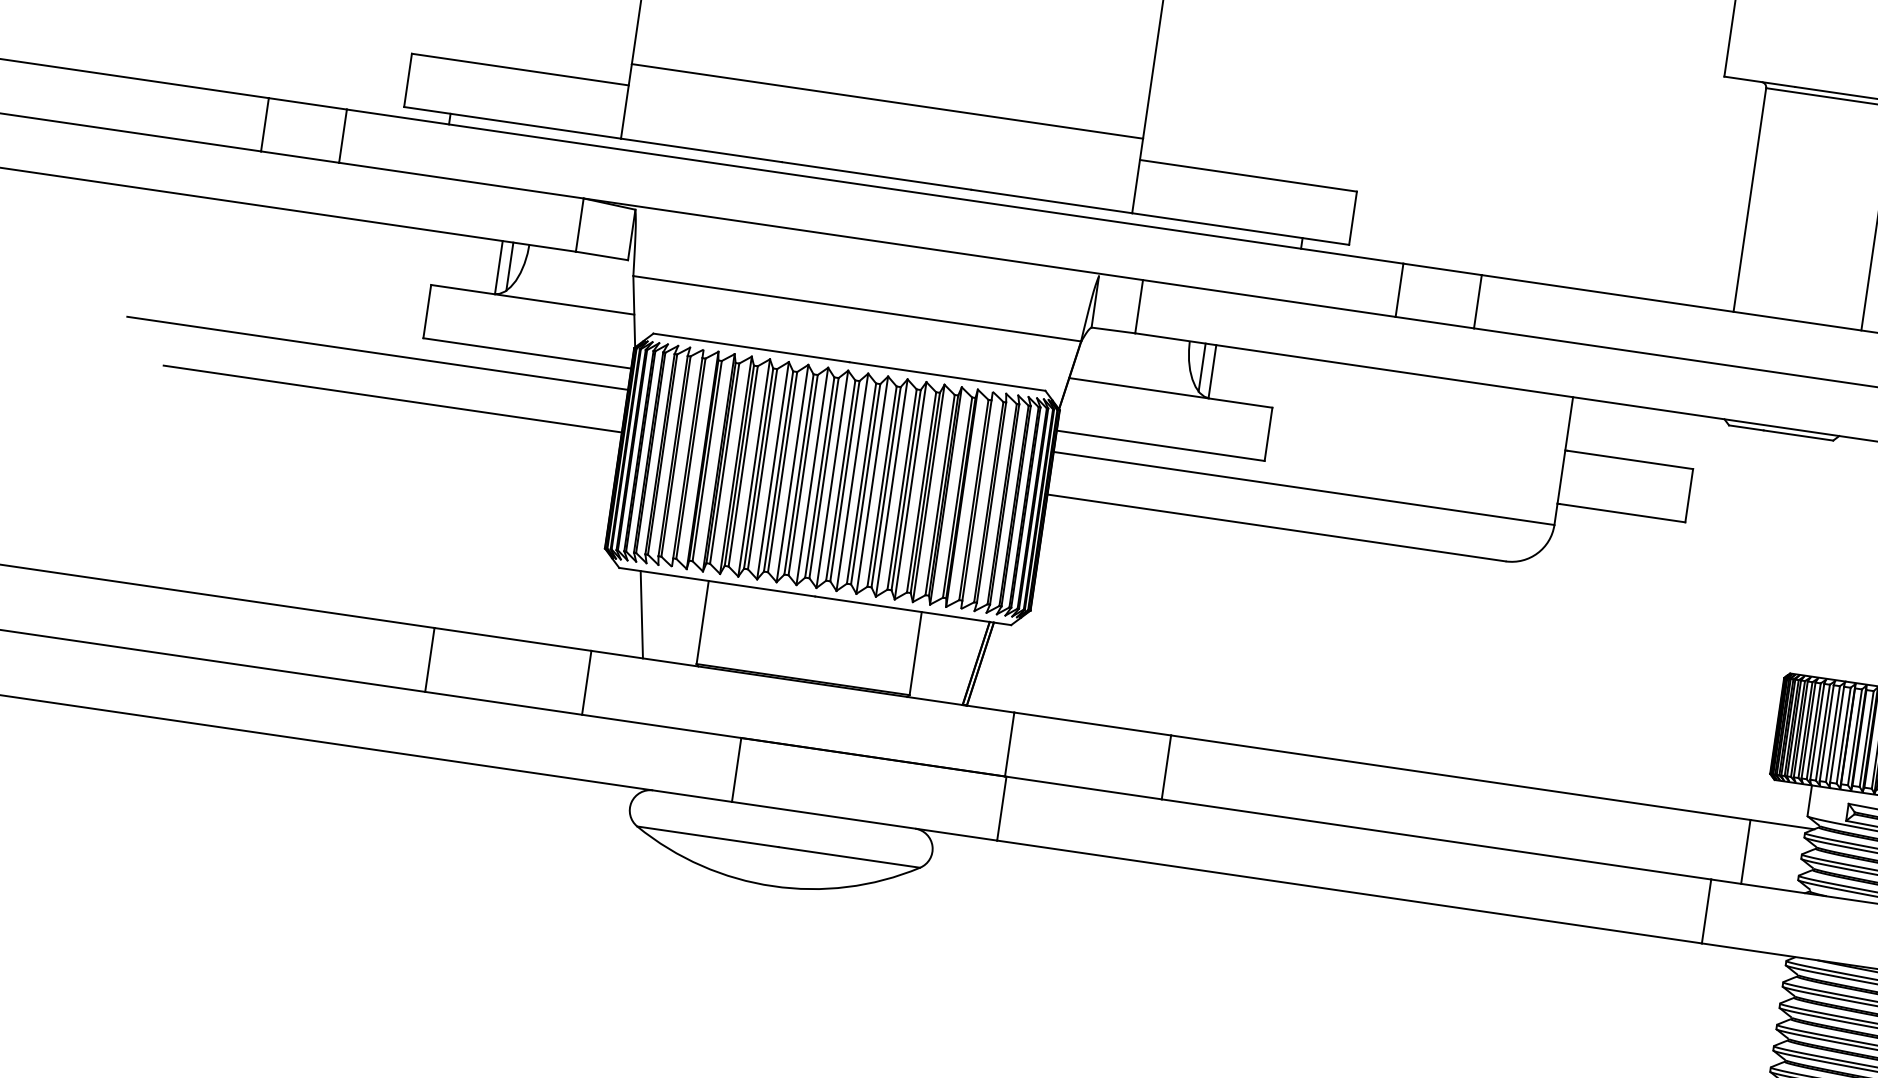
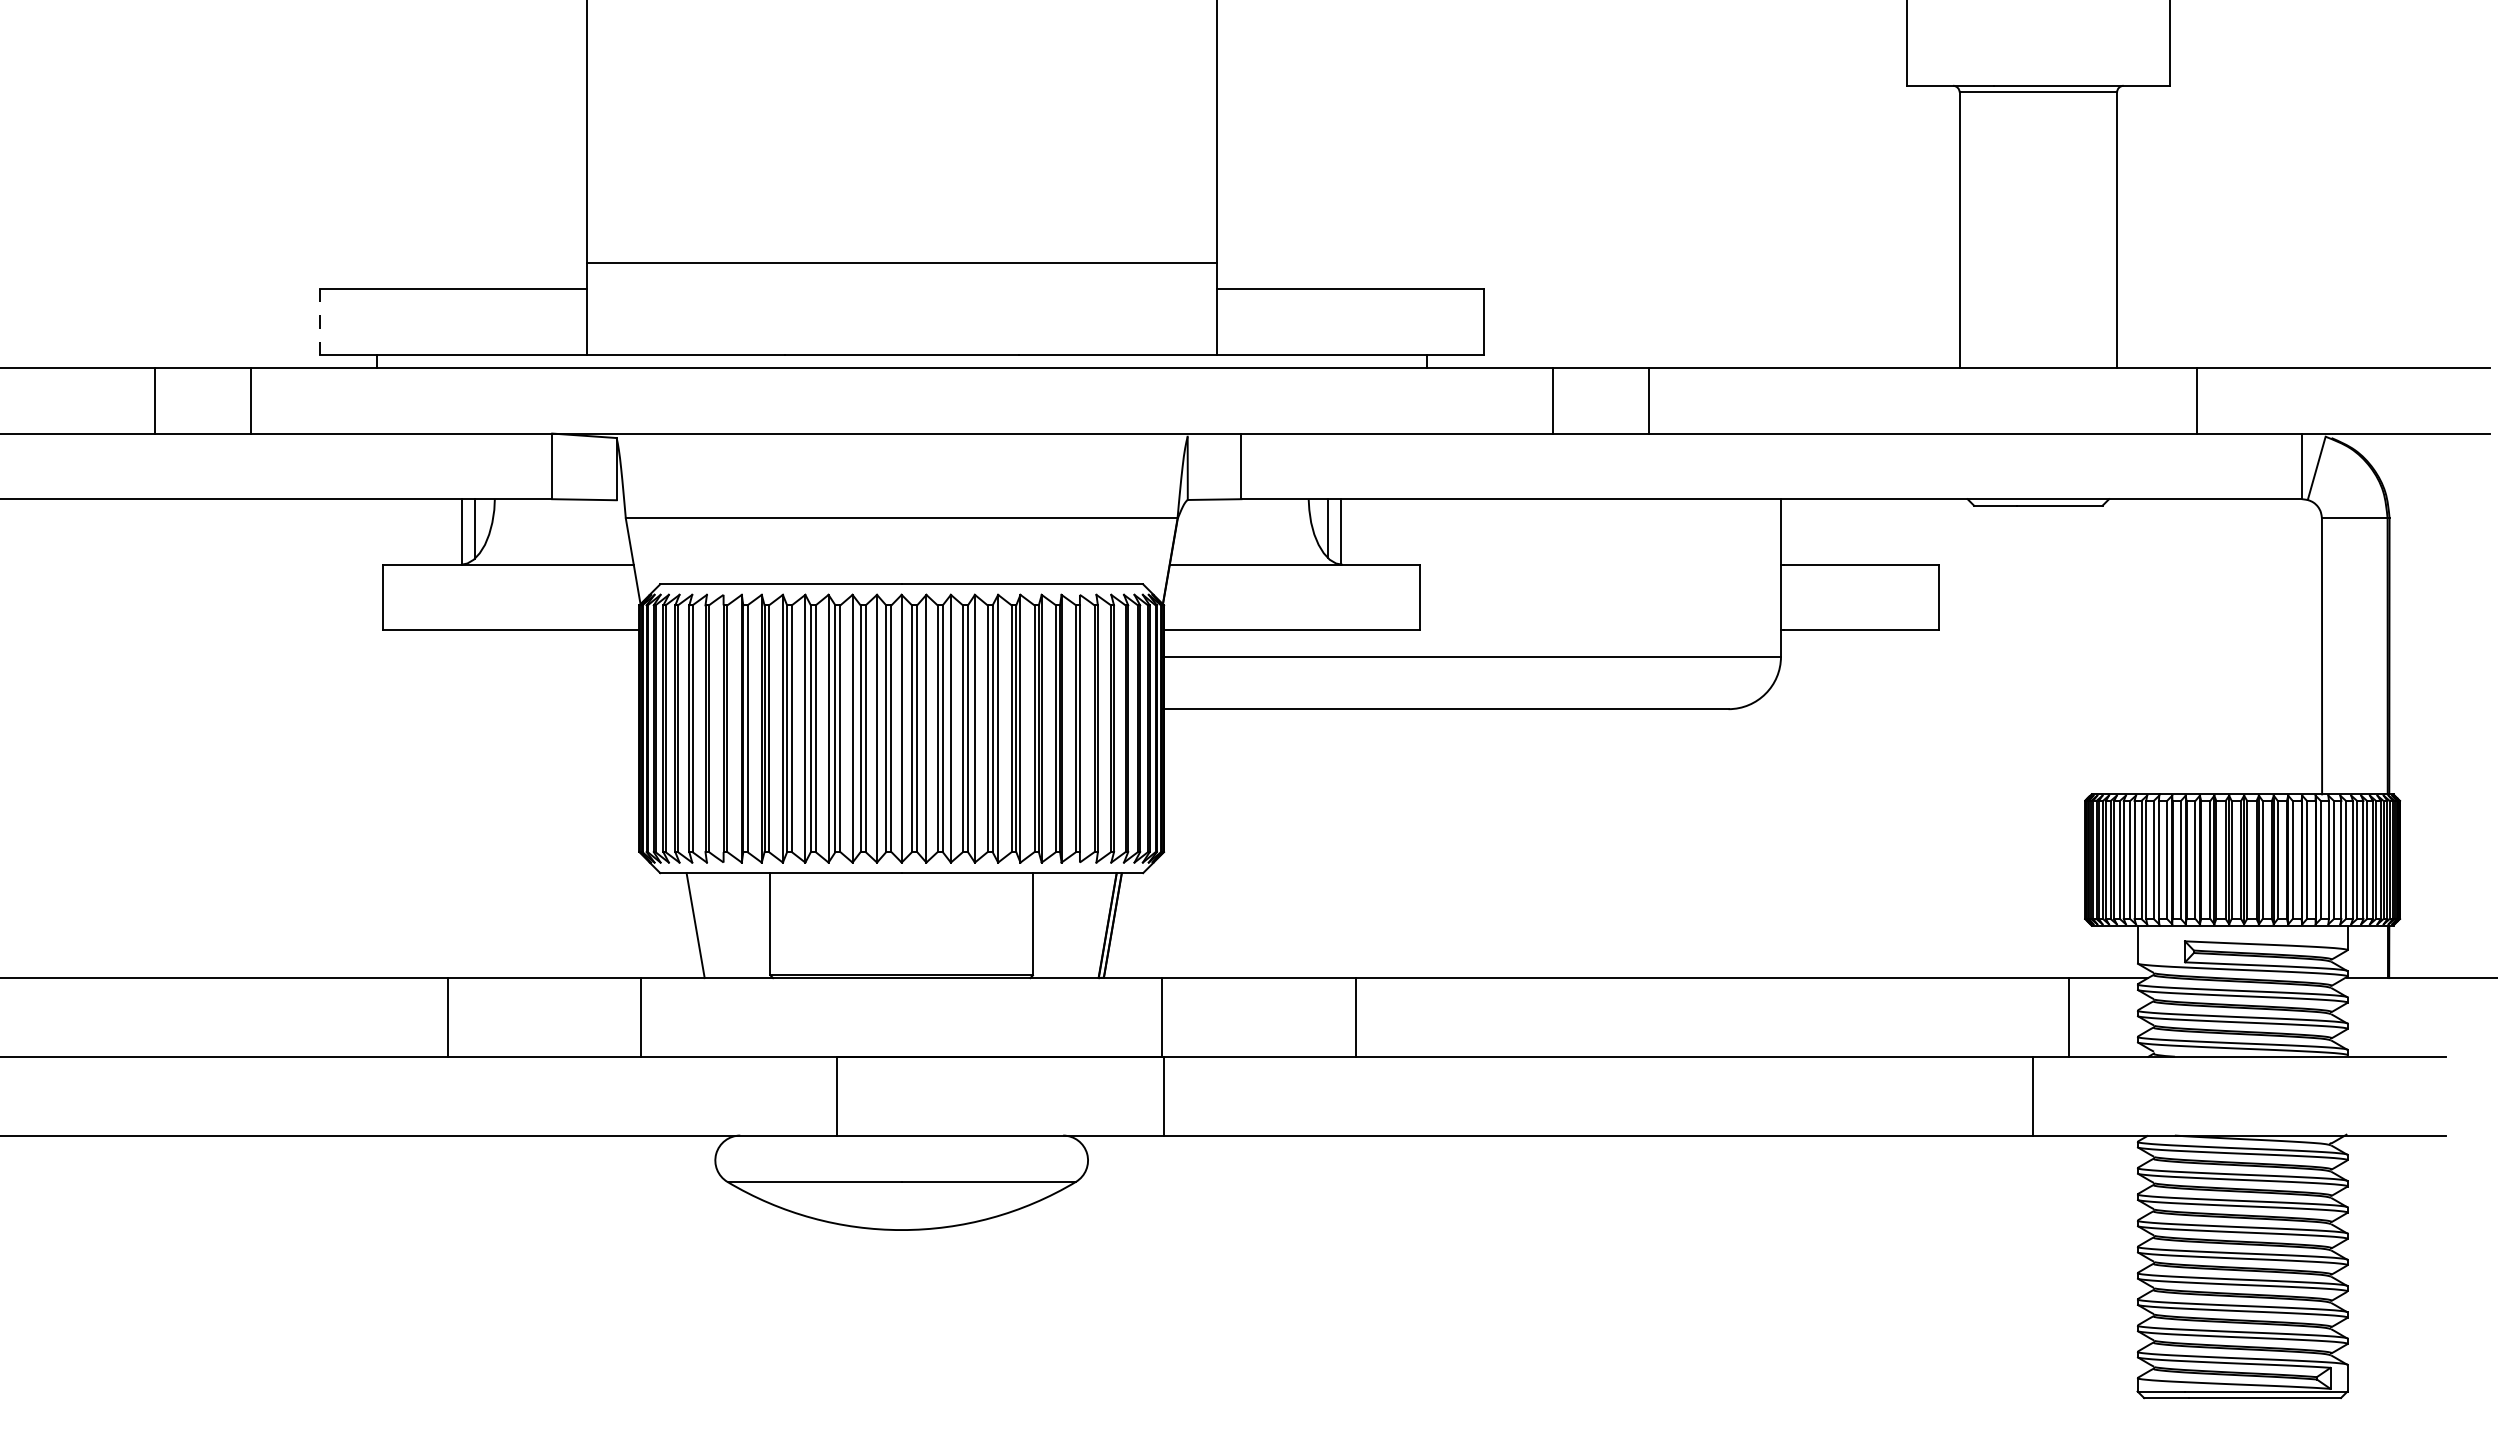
line: (407, 80) -> (319, 322), solid -> dashed
line: (377, 353) -> (330, 656), removed
line: (392, 399) -> (357, 709), removed

